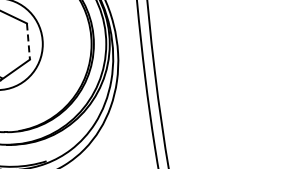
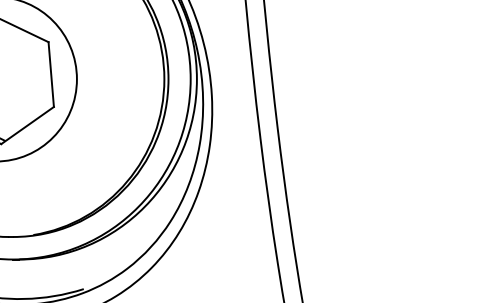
line: (28, 42) -> (51, 76), dashed -> solid

